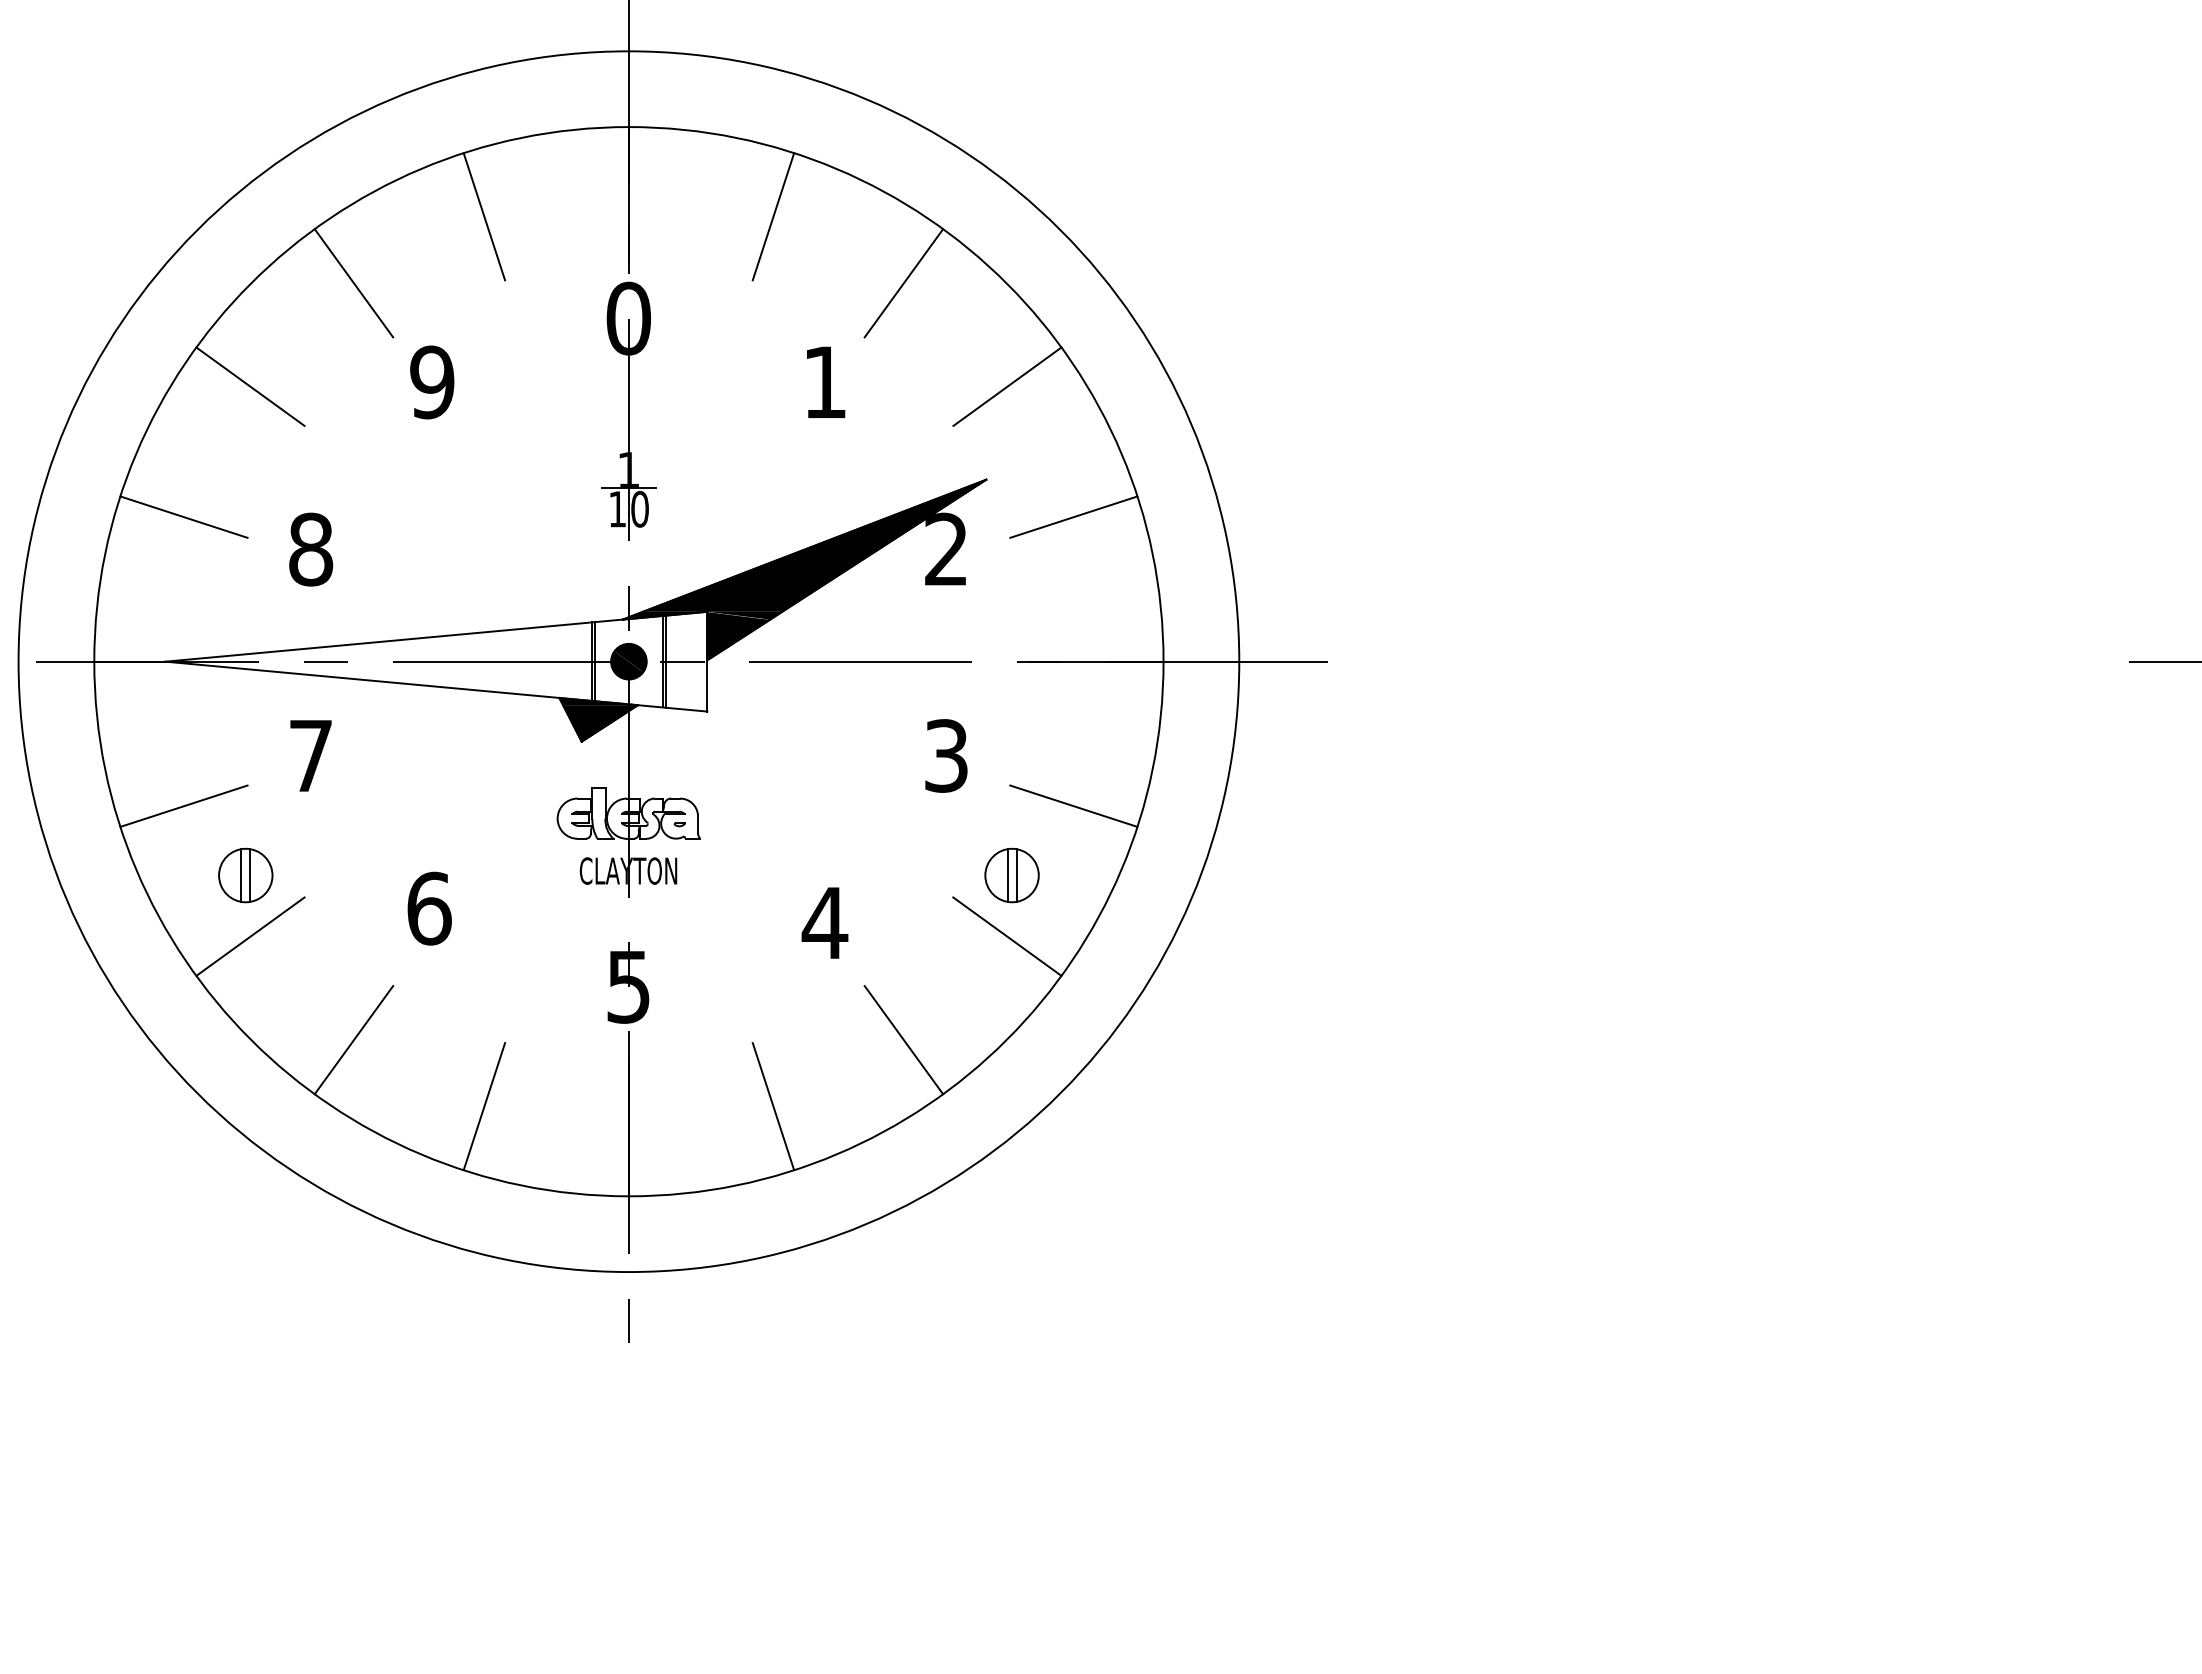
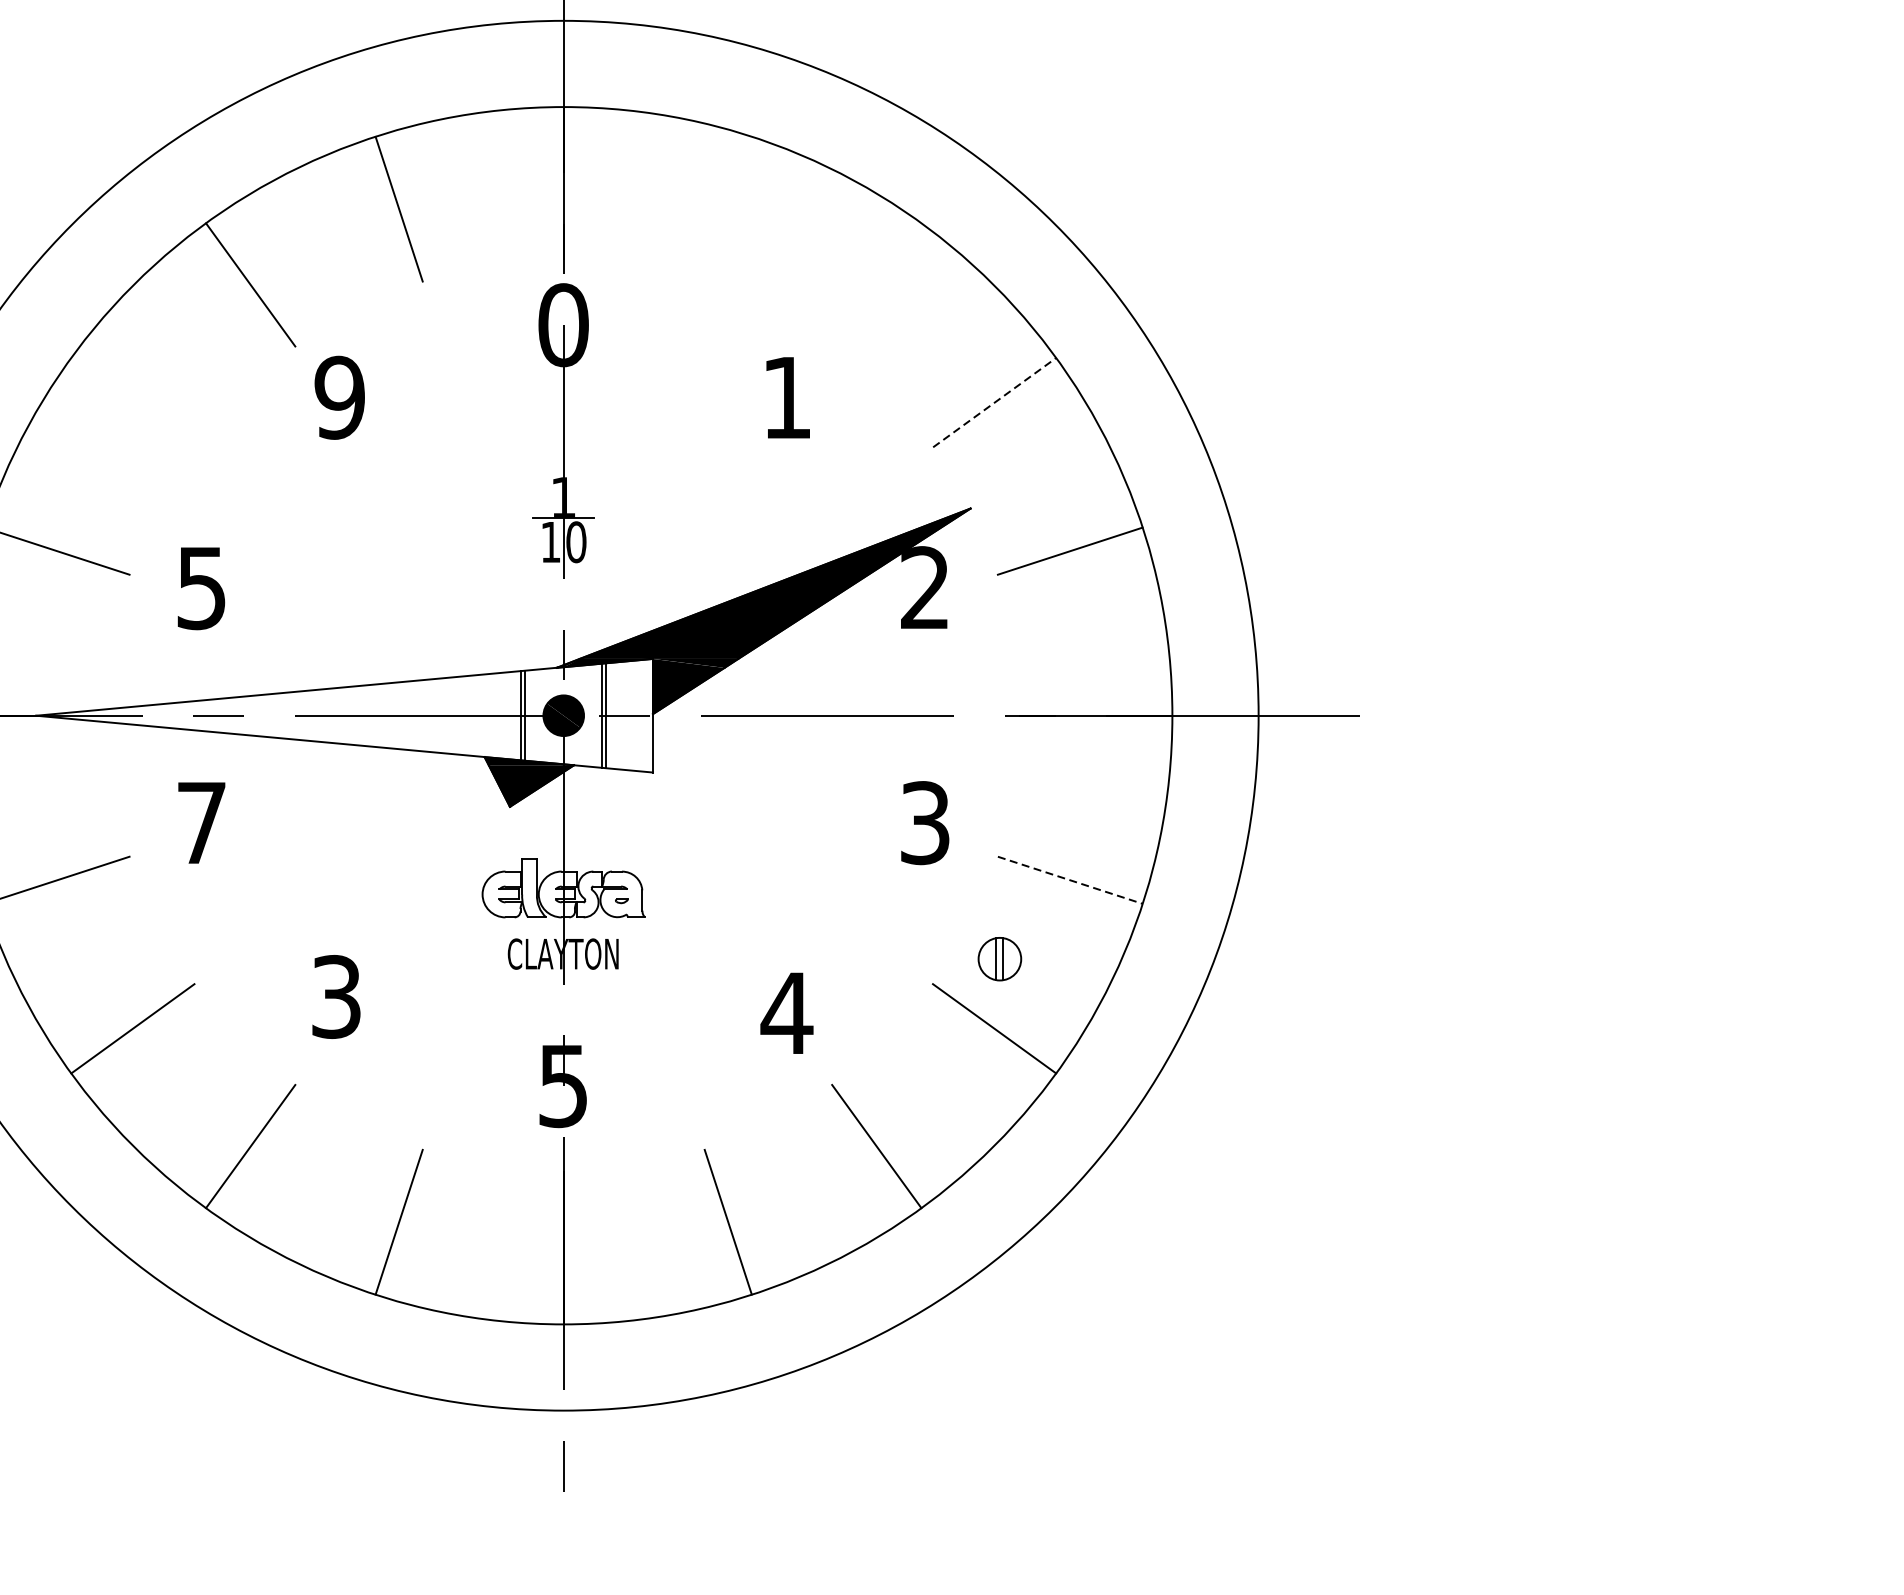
line: (773, 216) -> (728, 208), removed
line: (903, 283) -> (876, 285), removed
line: (250, 386) -> (132, 402), removed
line: (1007, 386) -> (994, 402), solid -> dashed
text: (311, 549) -> (202, 588), 8 -> 5
line: (1073, 806) -> (1069, 880), solid -> dashed
part: (245, 875) -> (127, 959), removed
part: (1011, 875) -> (999, 959), size x0.7
text: (429, 908) -> (336, 996), 6 -> 3

